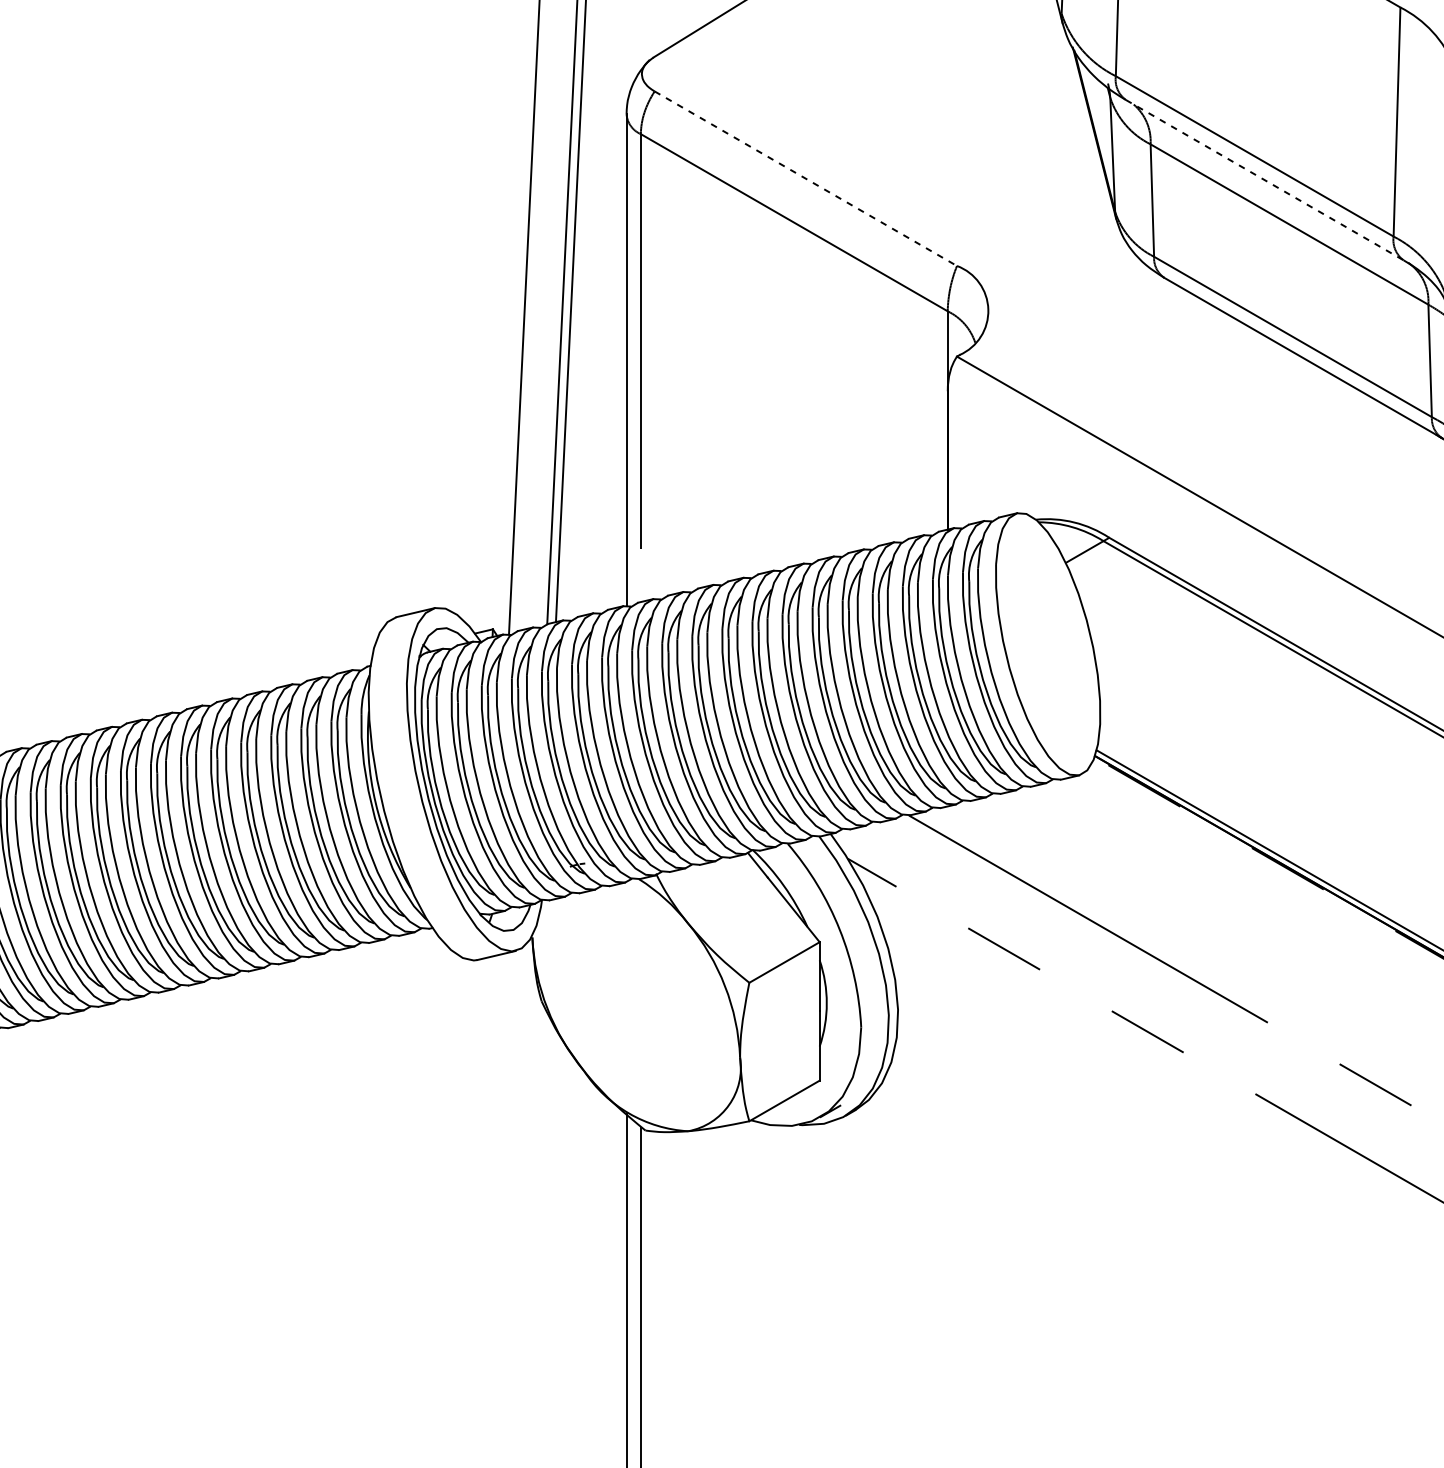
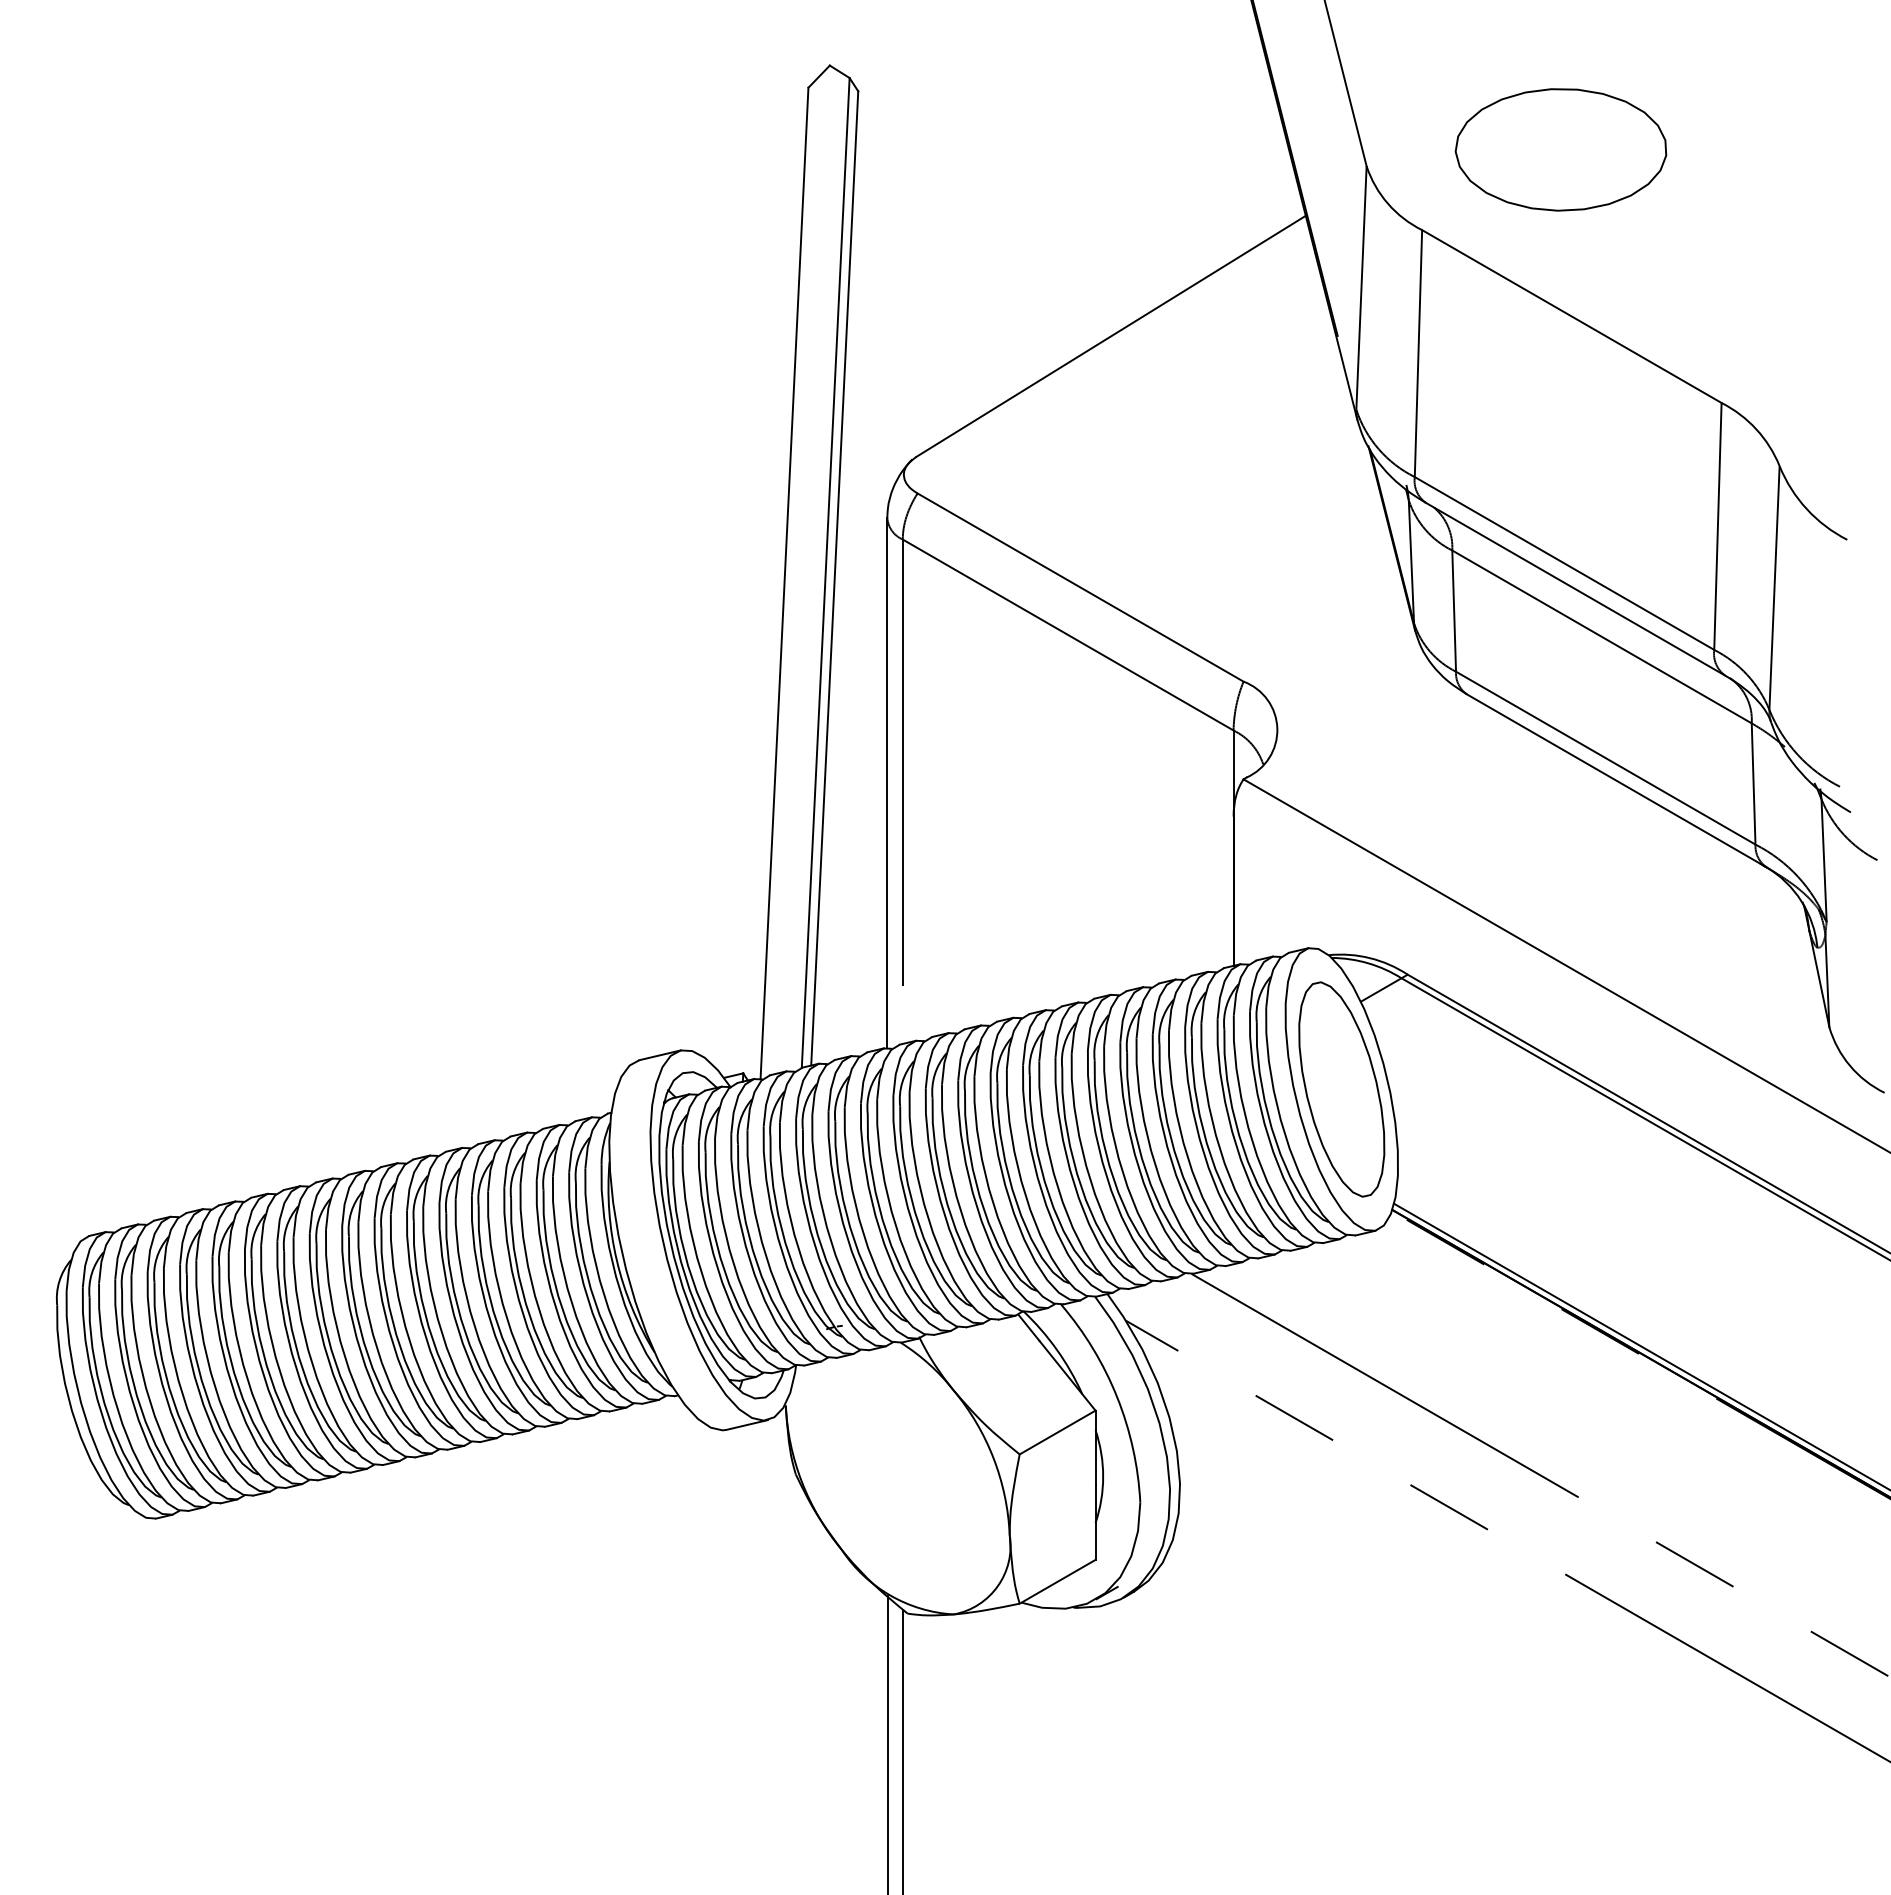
line: (806, 178) -> (1081, 587), dashed -> solid
line: (1264, 180) -> (1575, 589), dashed -> solid
part: (1047, 644) -> (1341, 1089), added

